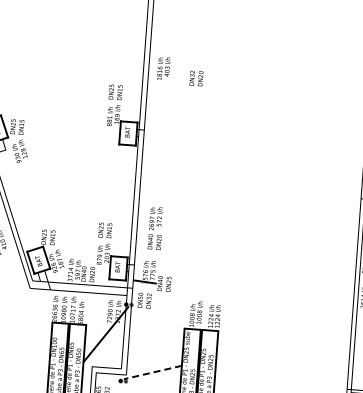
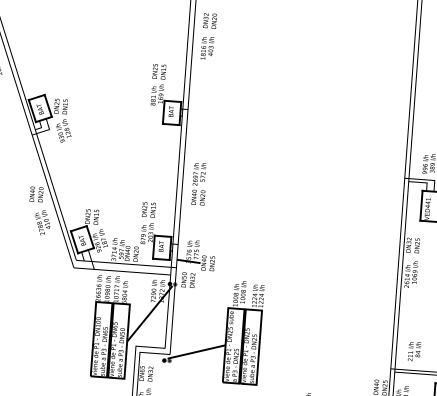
text: (195, 78) -> (209, 20), moved
text: (154, 229) -> (198, 184), moved
line: (152, 372) -> (196, 351), dashed -> solid

